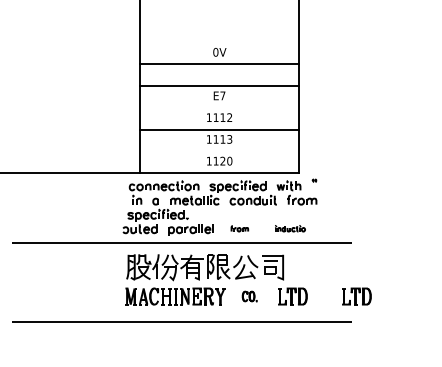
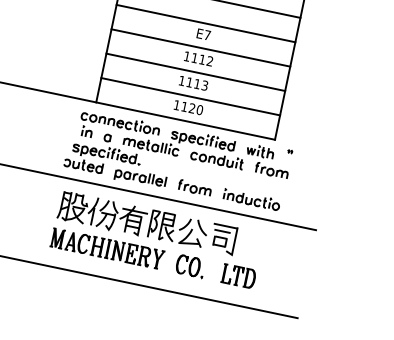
line: (219, 107) -> (200, 47), added
line: (219, 151) -> (190, 96), added
part: (239, 228) -> (195, 187), size x1.67
part: (290, 228) -> (252, 199), size x1.67
part: (249, 296) -> (190, 266), size x1.67
part: (356, 296) -> (310, 291), removed

